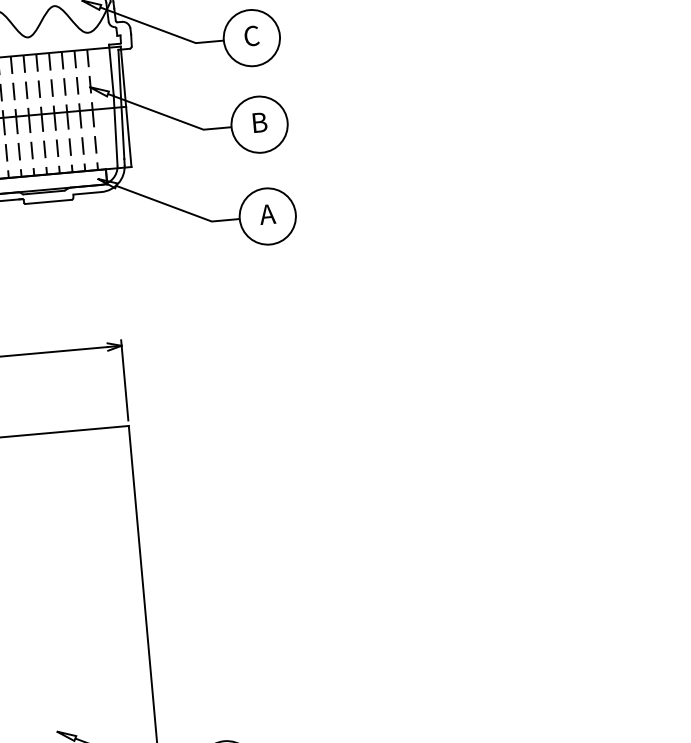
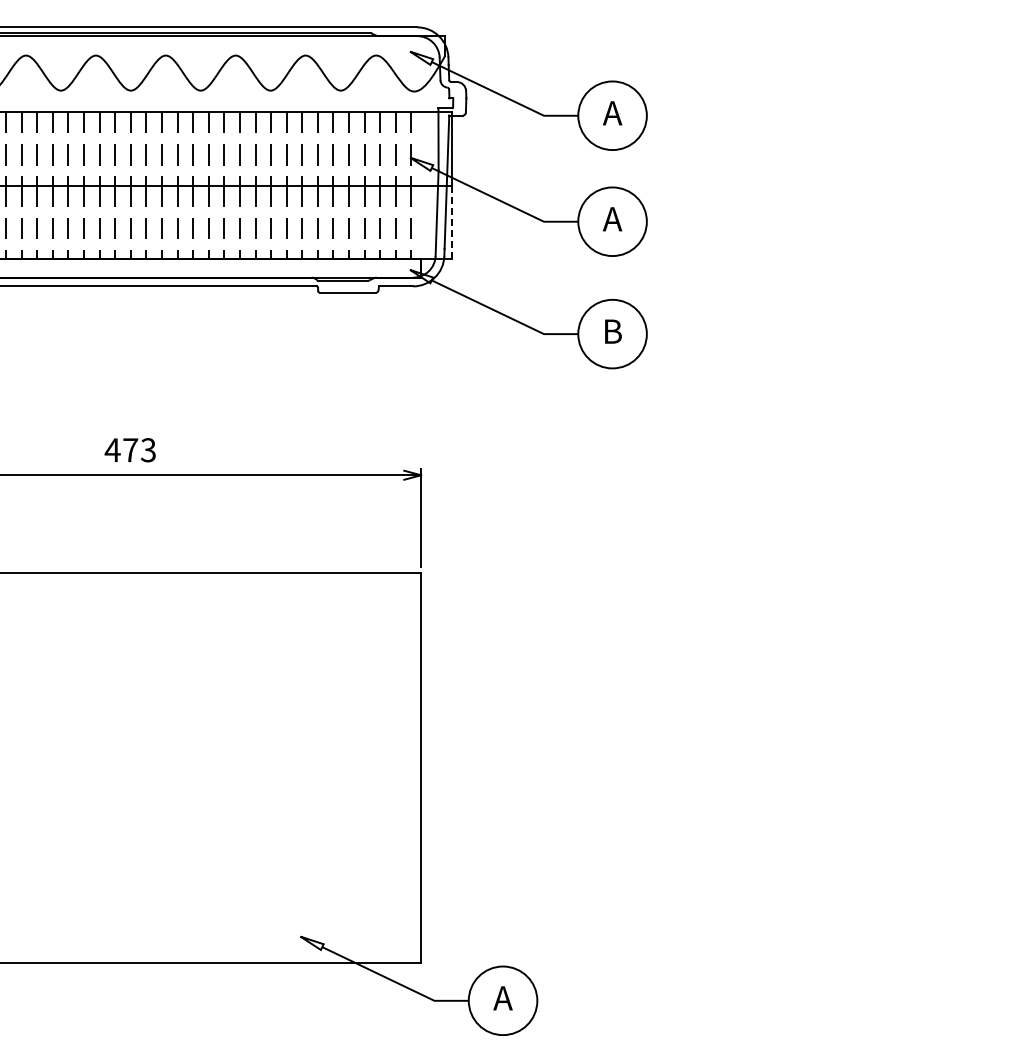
text: (251, 35) -> (612, 112), C -> A
text: (259, 122) -> (612, 219), B -> A
line: (128, 136) -> (452, 222), solid -> dashed
text: (267, 214) -> (612, 331), A -> B

